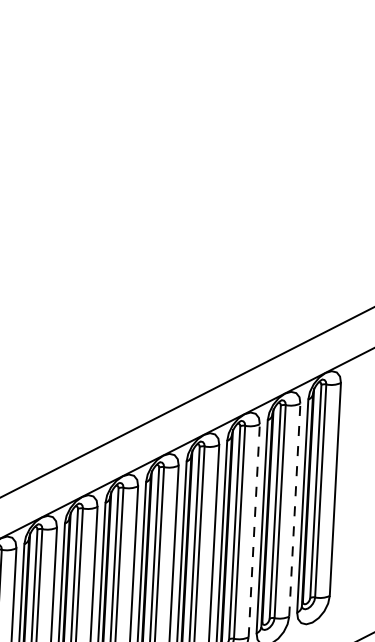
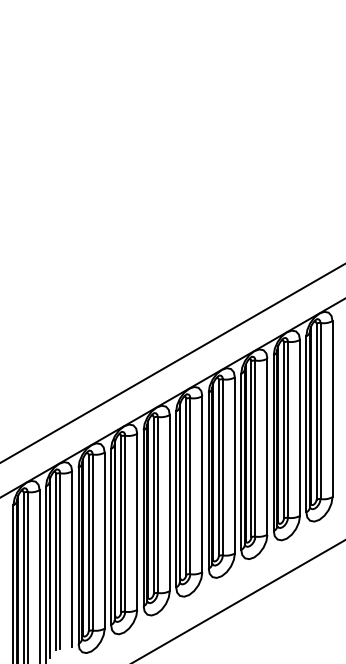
line: (294, 509) -> (299, 427), dashed -> solid
line: (254, 530) -> (267, 446), dashed -> solid

